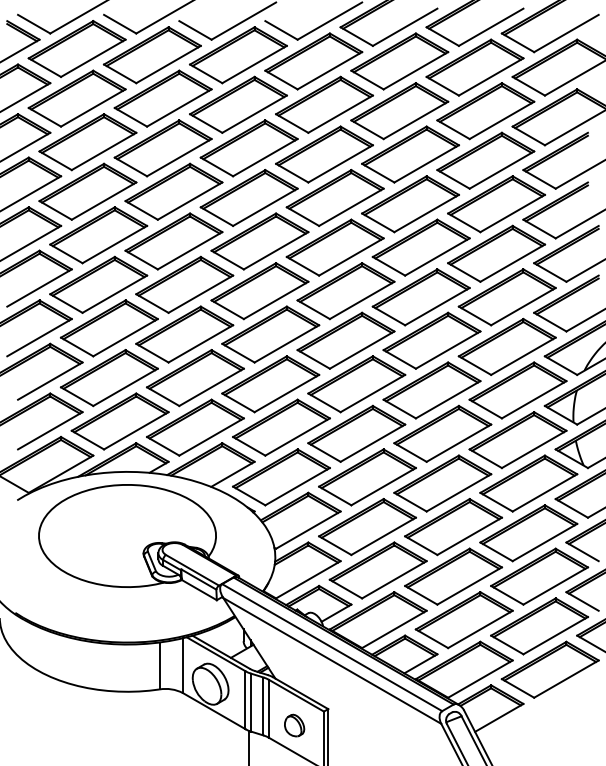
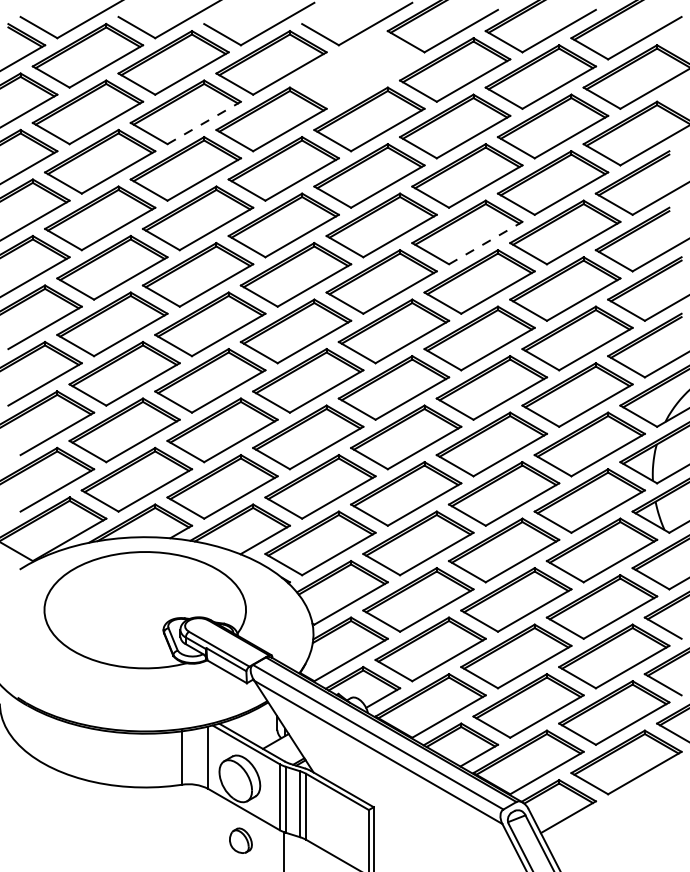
part: (313, 61) -> (356, 70), removed
line: (179, 107) -> (204, 122), solid -> dashed
line: (427, 213) -> (486, 243), solid -> dashed
part: (294, 725) -> (240, 840), moved

